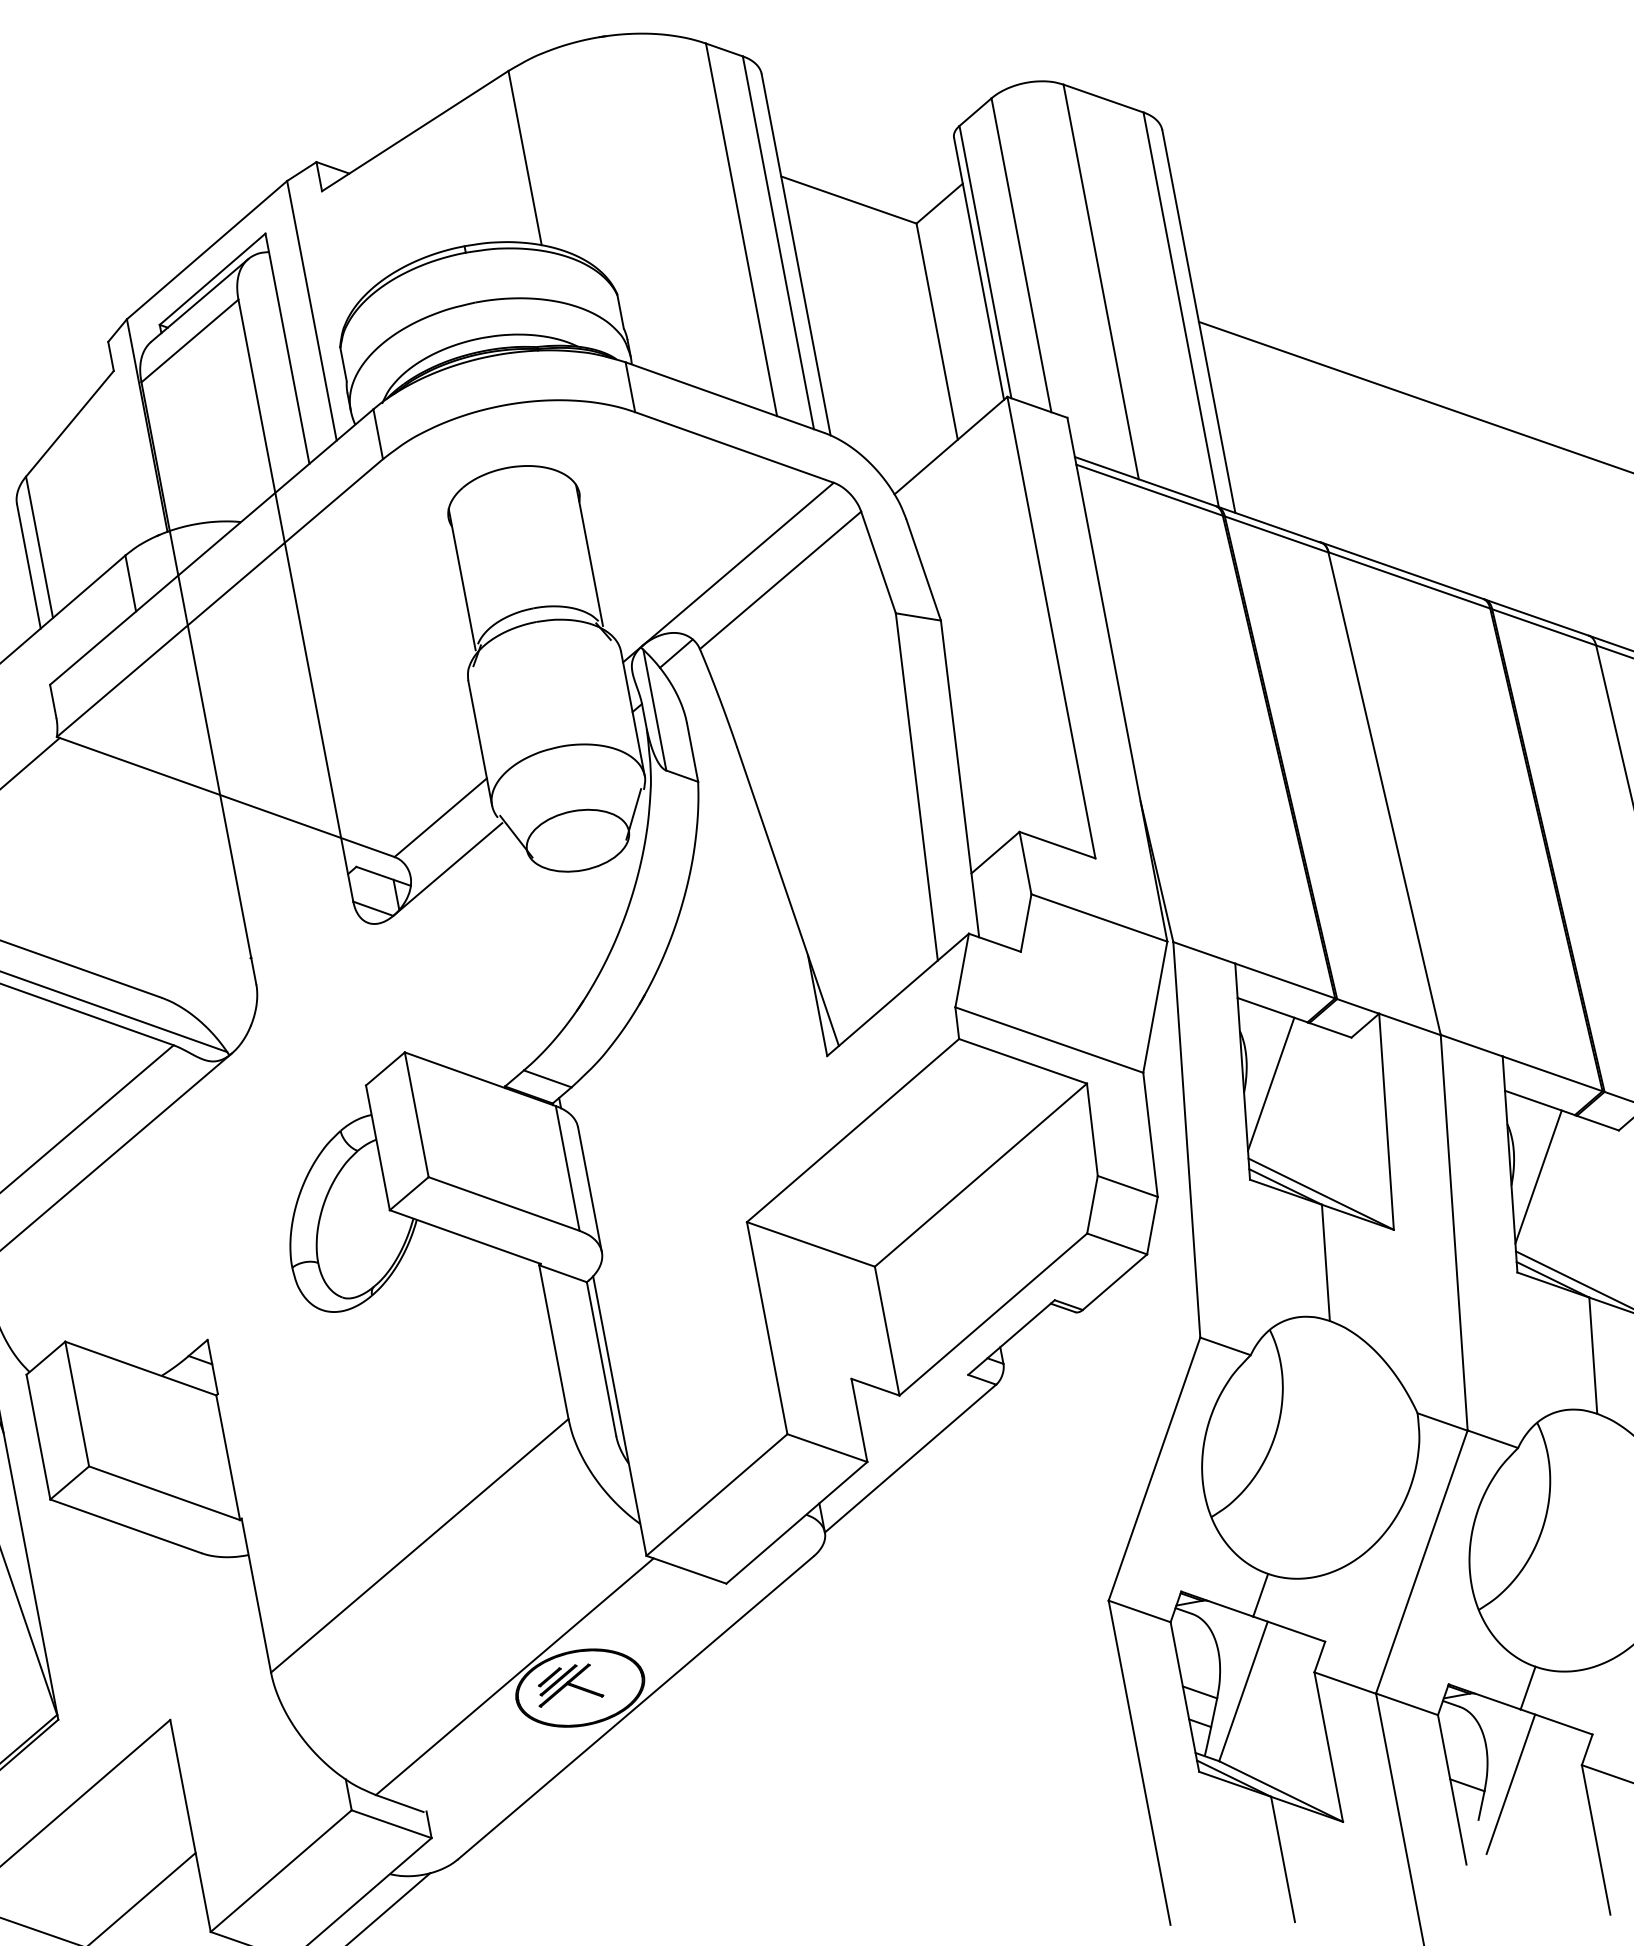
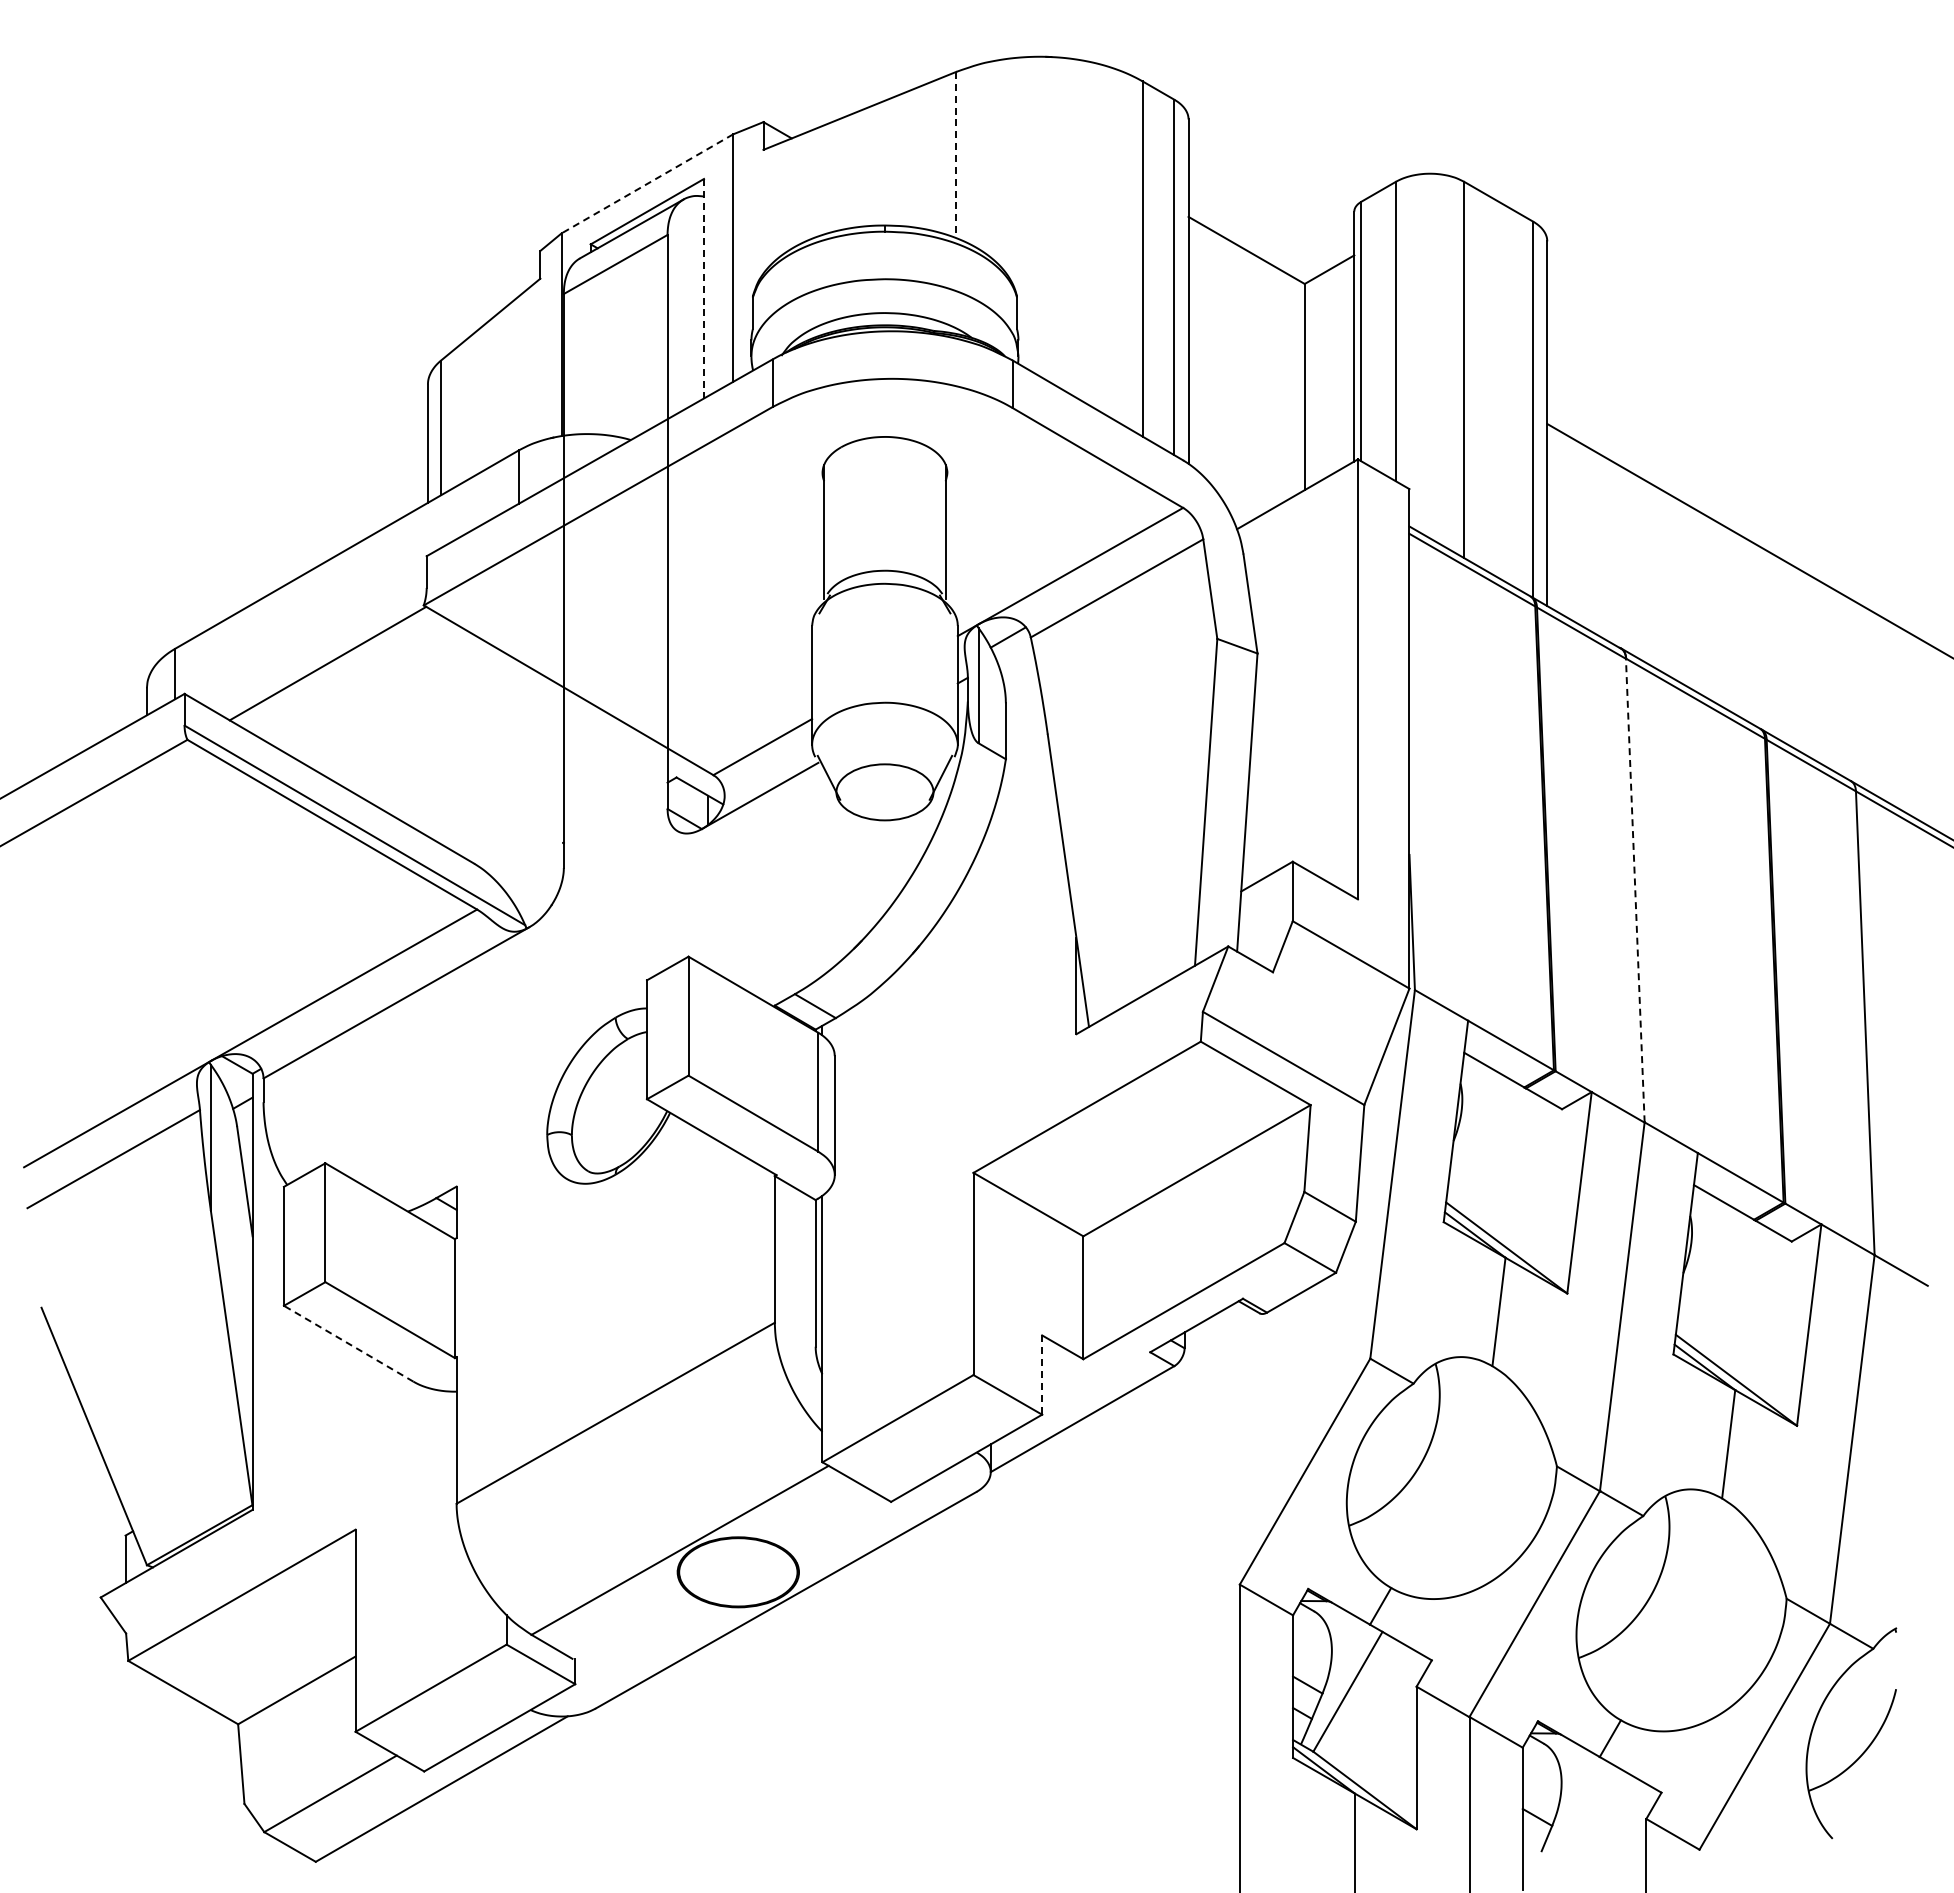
line: (525, 158) -> (956, 155), solid -> dashed
line: (206, 250) -> (646, 184), solid -> dashed
line: (287, 348) -> (704, 288), solid -> dashed
line: (1384, 792) -> (1635, 889), solid -> dashed
line: (1270, 1083) -> (1479, 1137), removed
line: (1538, 1177) -> (1709, 1270), removed
line: (859, 1420) -> (1042, 1375), solid -> dashed
line: (125, 1526) -> (348, 1343), solid -> dashed
part: (567, 1684) -> (727, 1566), removed
line: (1510, 1784) -> (1577, 1824), removed

